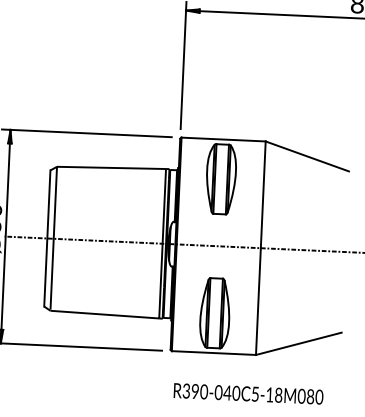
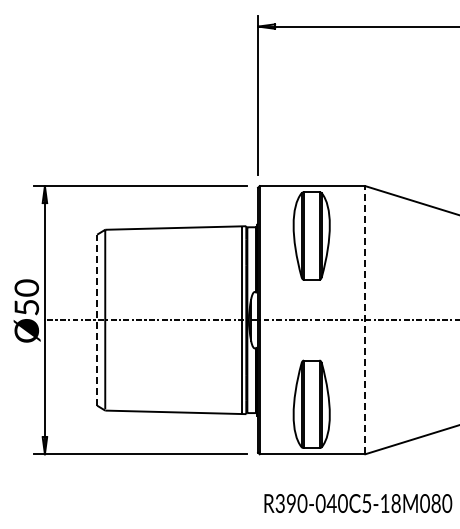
line: (47, 237) -> (97, 319), solid -> dashed
line: (260, 247) -> (365, 319), solid -> dashed

